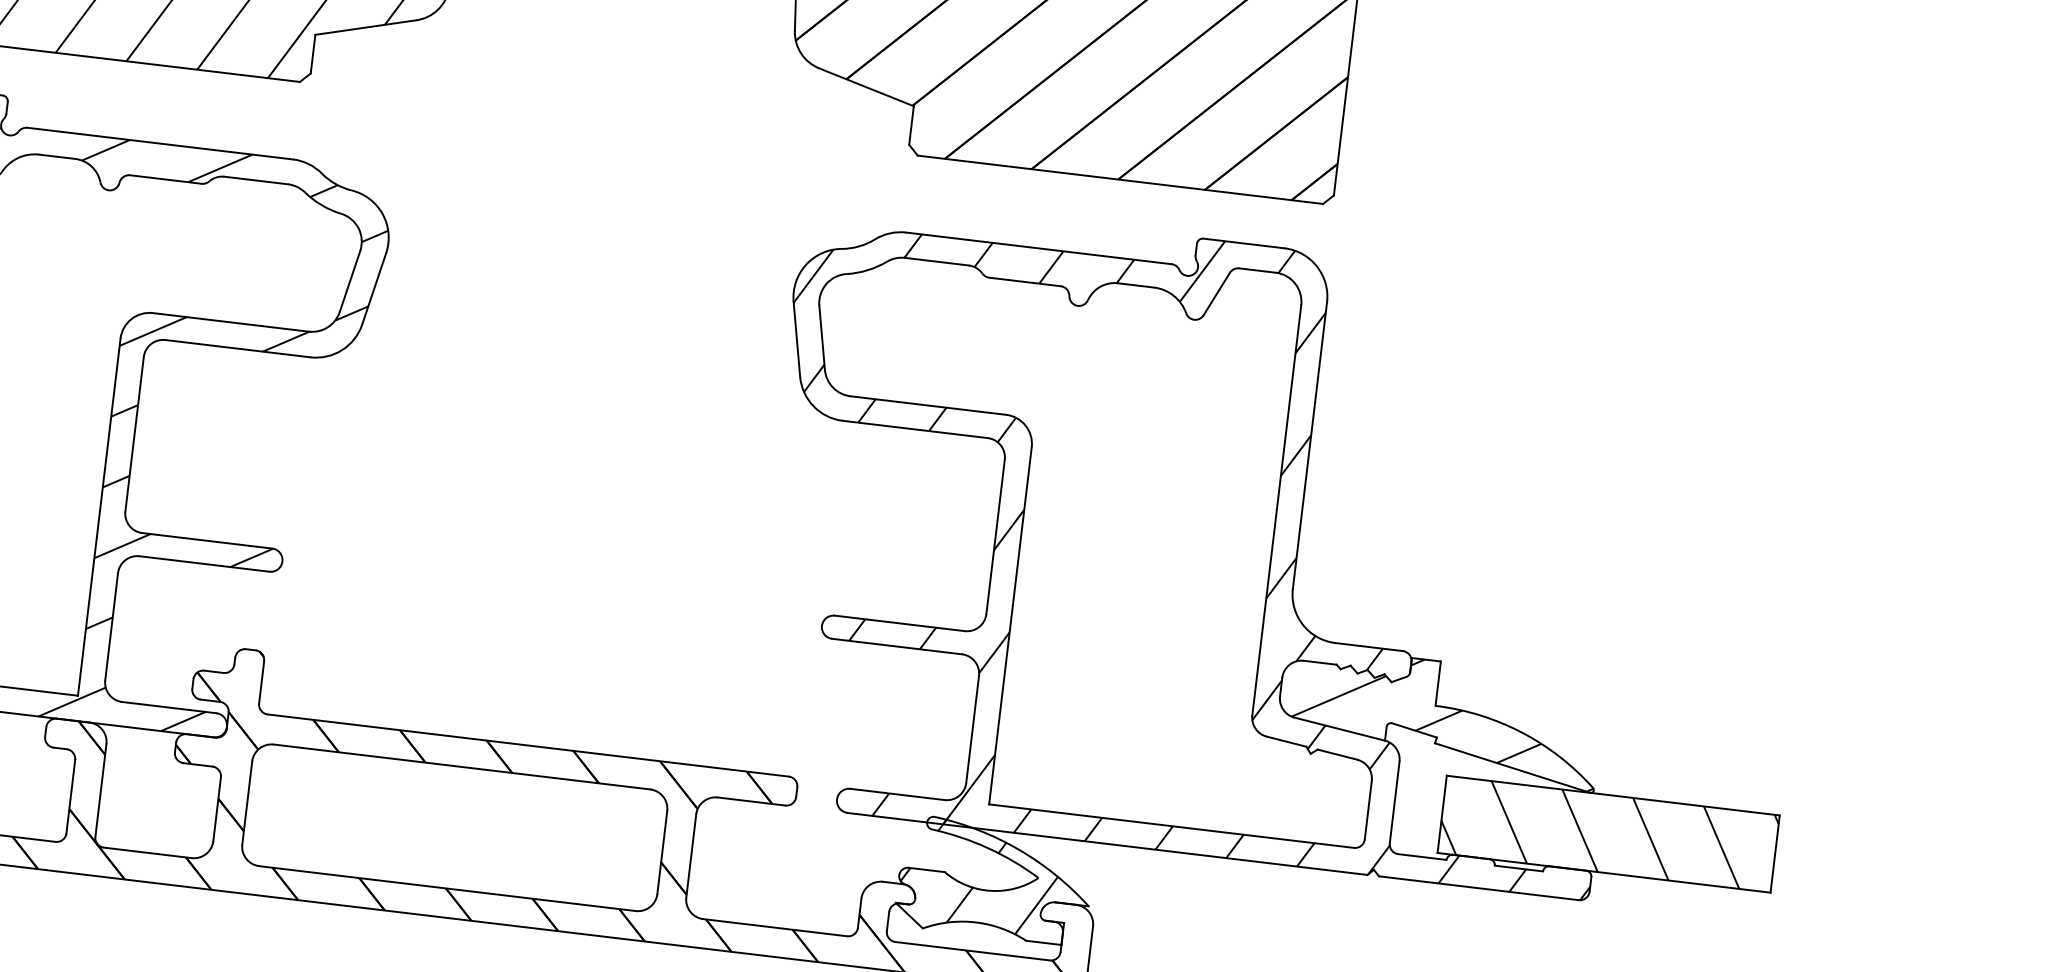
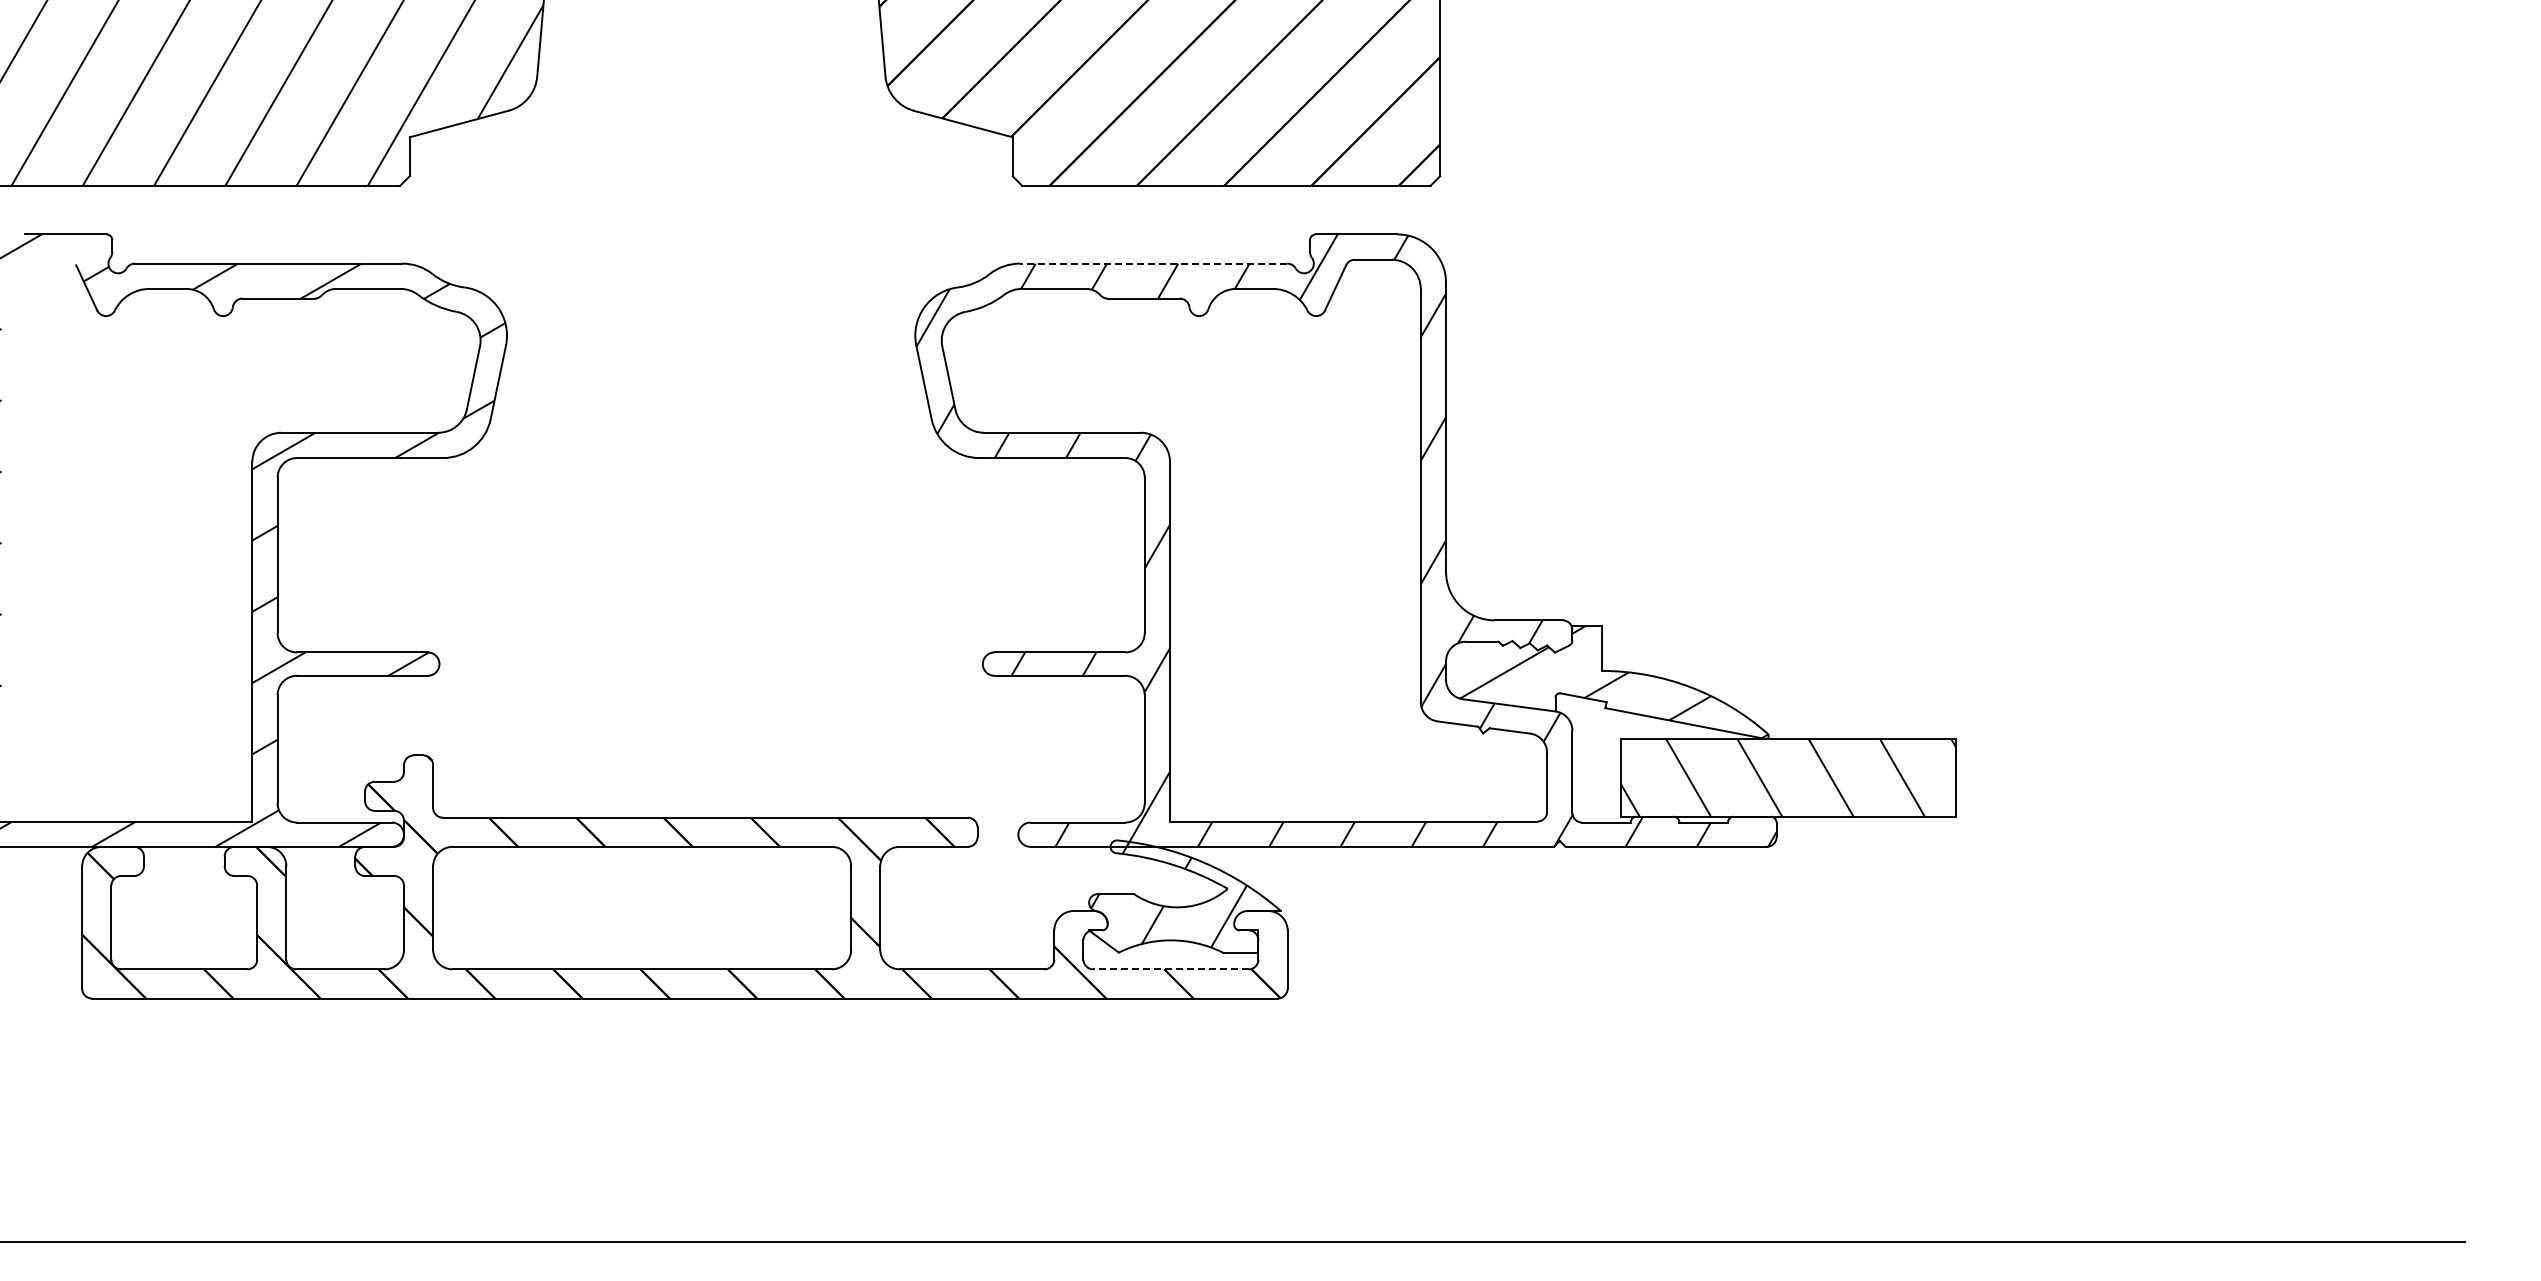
line: (1038, 248) -> (1153, 263), solid -> dashed
line: (972, 951) -> (1170, 969), solid -> dashed

